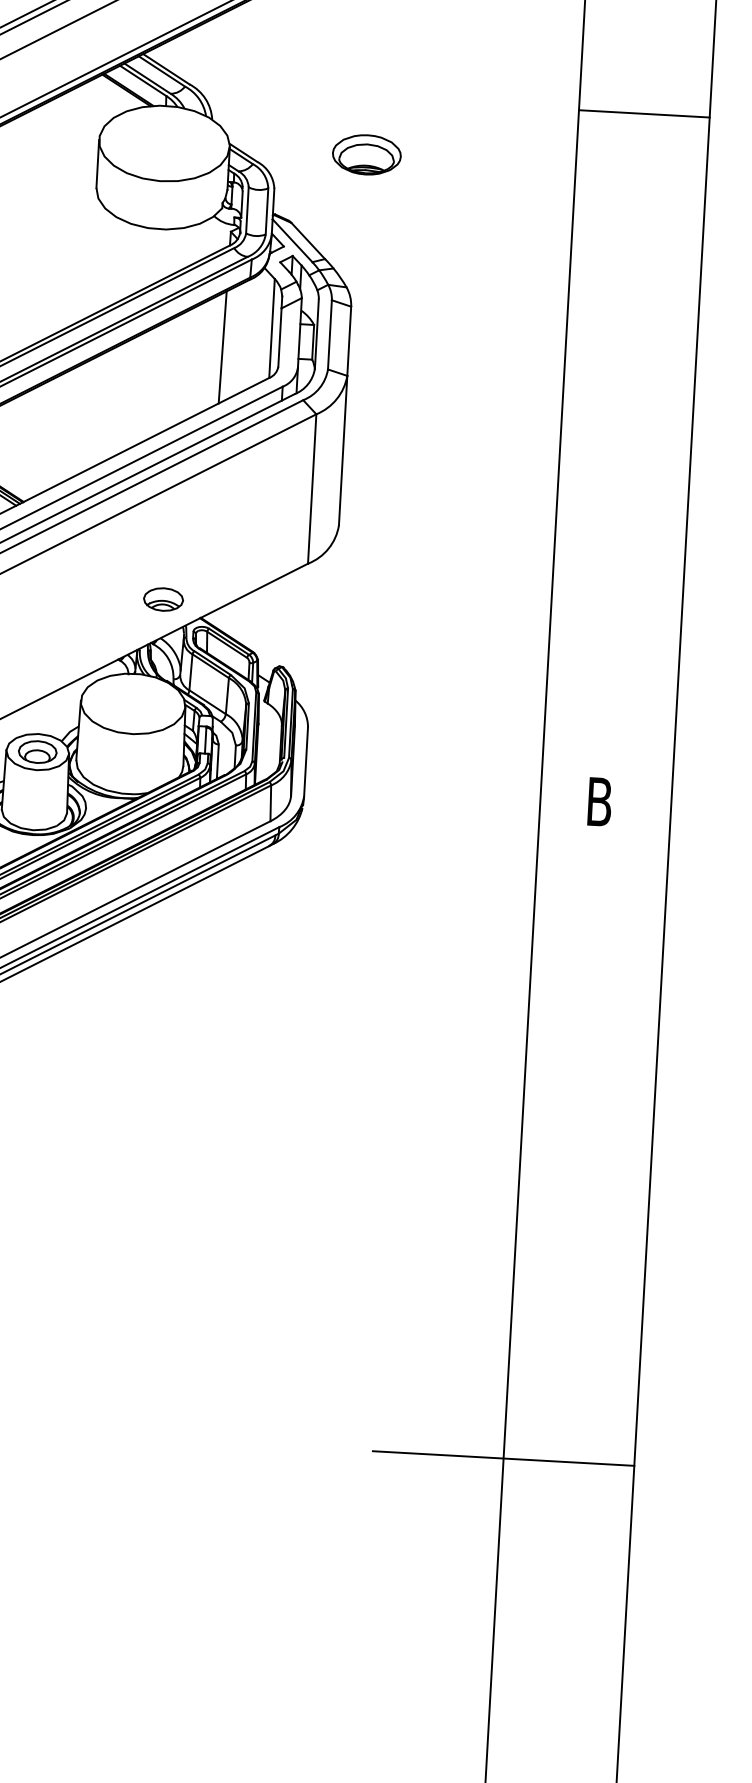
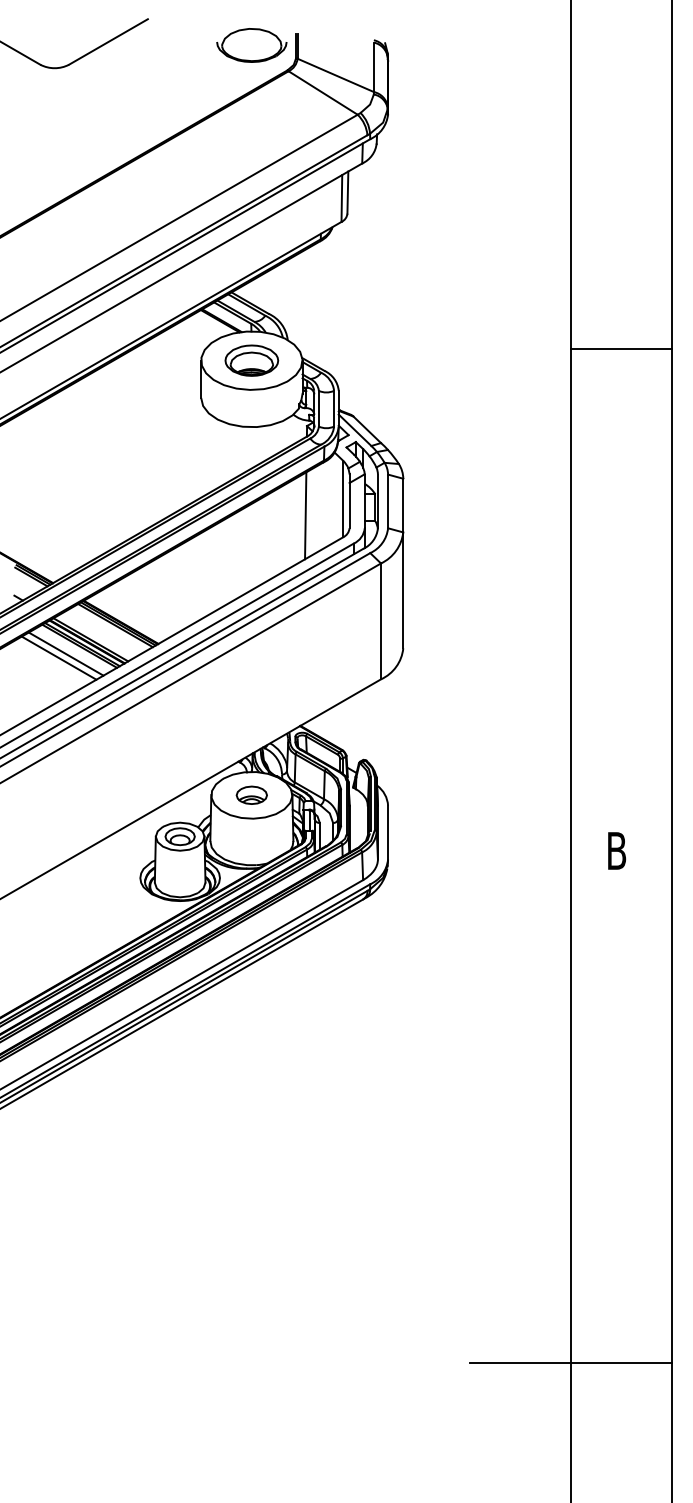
line: (644, 113) -> (621, 348), moved
part: (366, 154) -> (251, 360), moved
part: (163, 598) -> (251, 794), moved

